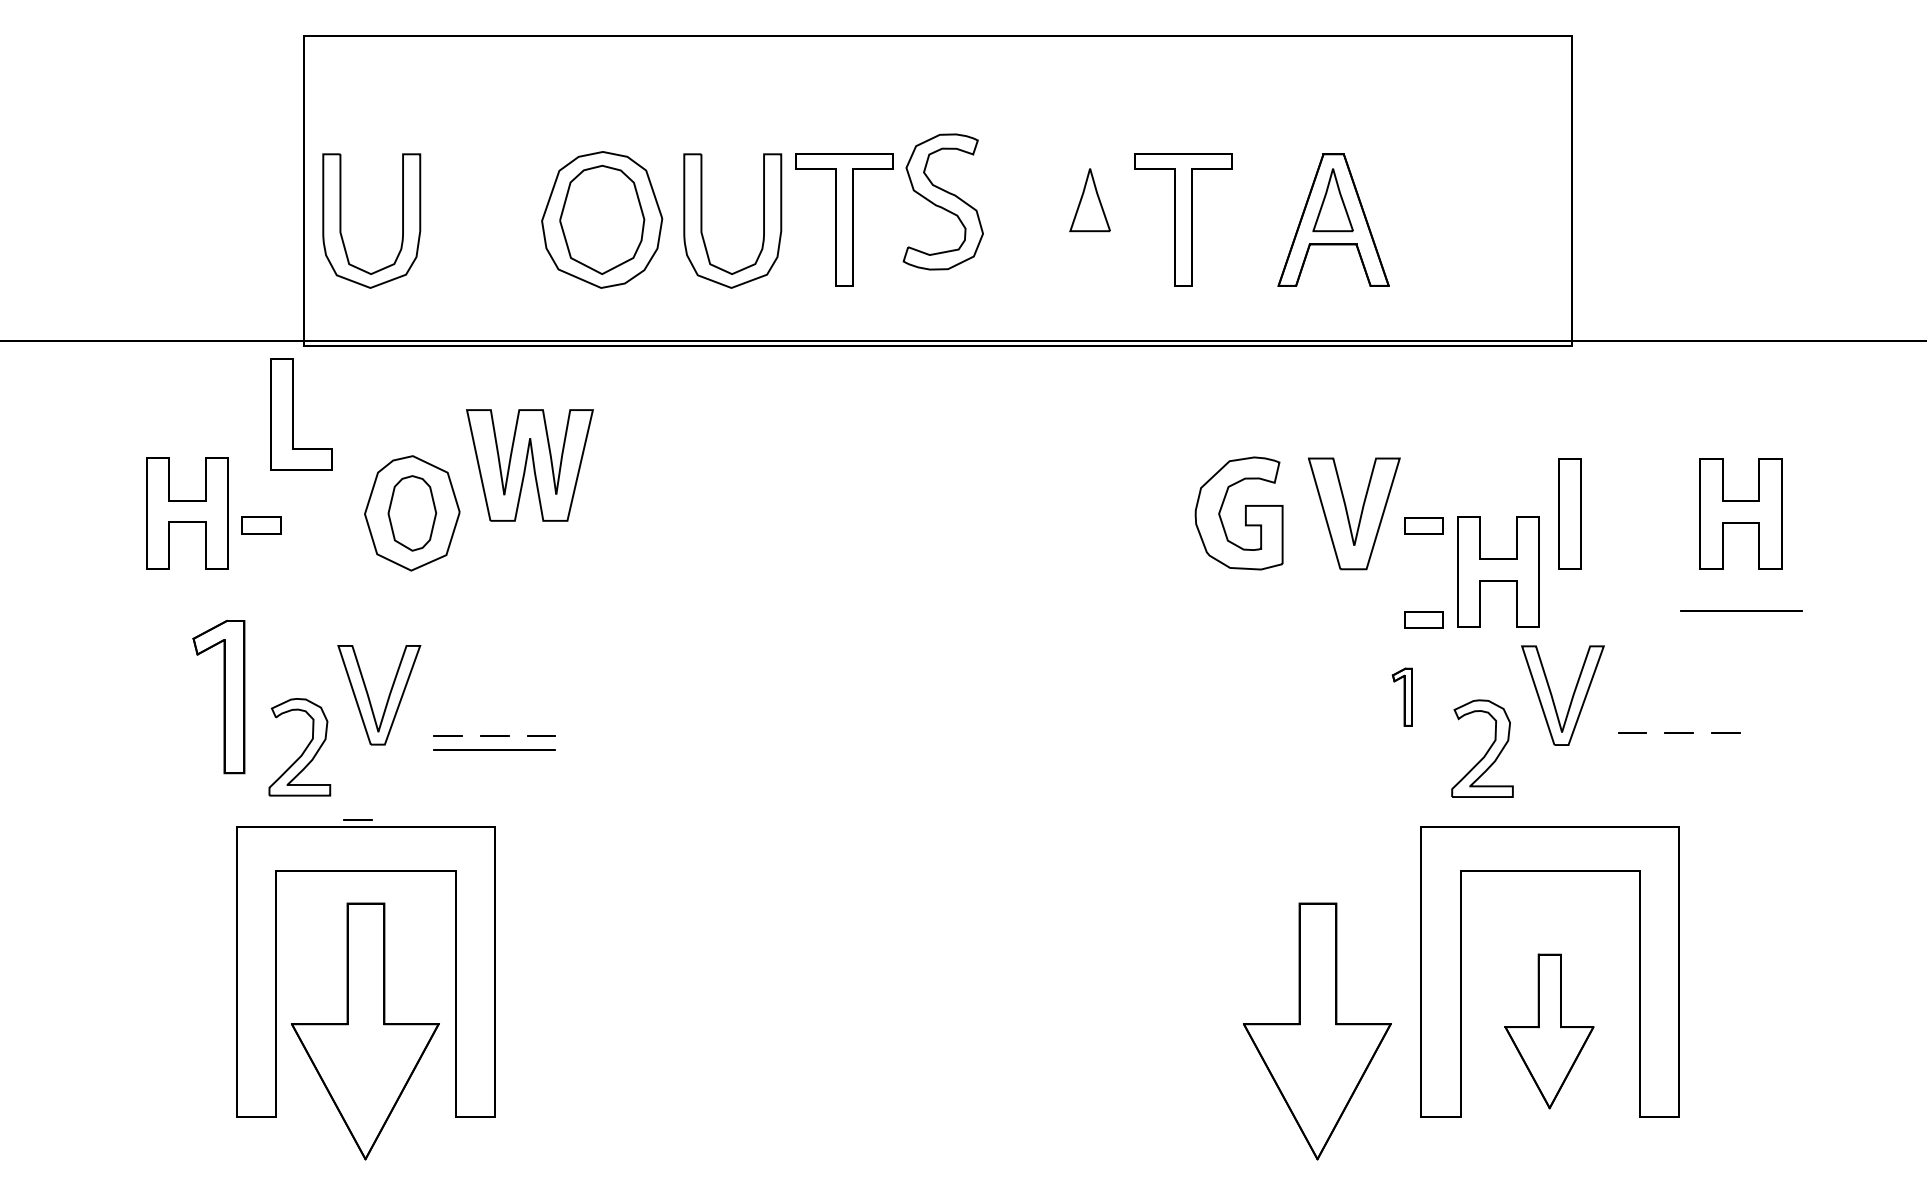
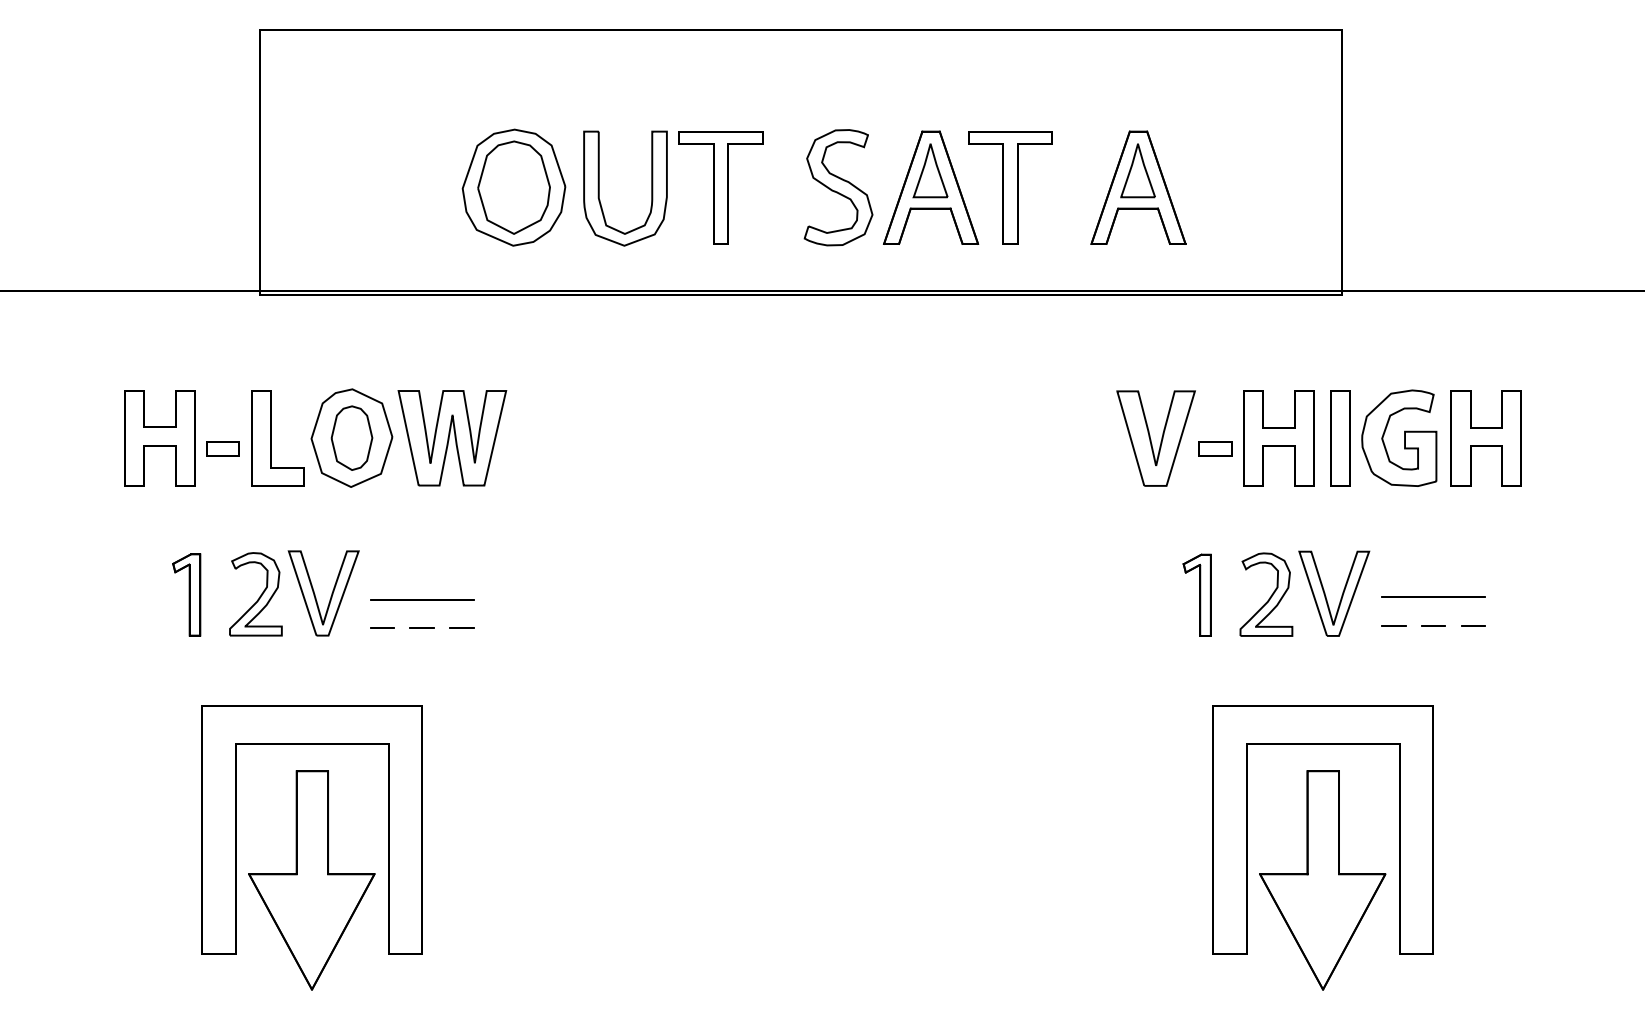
part: (942, 201) -> (837, 187), moved
part: (1090, 219) -> (930, 187), added
part: (341, 220) -> (291, 188), removed
part: (293, 414) -> (271, 438), moved
part: (529, 465) -> (451, 438), moved
part: (1245, 513) -> (1404, 438), moved
part: (1498, 571) -> (1279, 438), moved
line: (1741, 610) -> (1433, 597), moved
part: (1423, 619) -> (1215, 528), removed
part: (218, 696) -> (186, 594), size x0.62
part: (1402, 696) -> (1197, 594), size x1.67
part: (299, 747) -> (255, 594), moved
part: (1482, 748) -> (1266, 594), moved
line: (494, 749) -> (422, 599), moved
line: (357, 819) -> (305, 699), removed
part: (1317, 1031) -> (1124, 880), removed
part: (1549, 1031) -> (1322, 880), size x1.67

